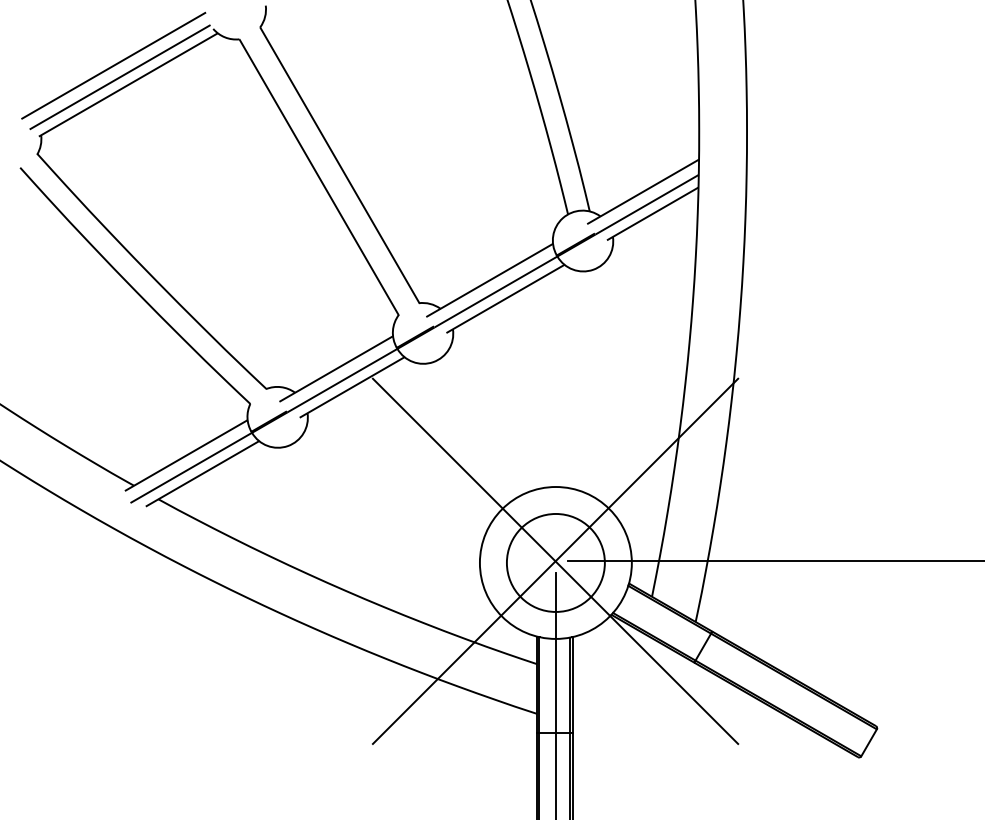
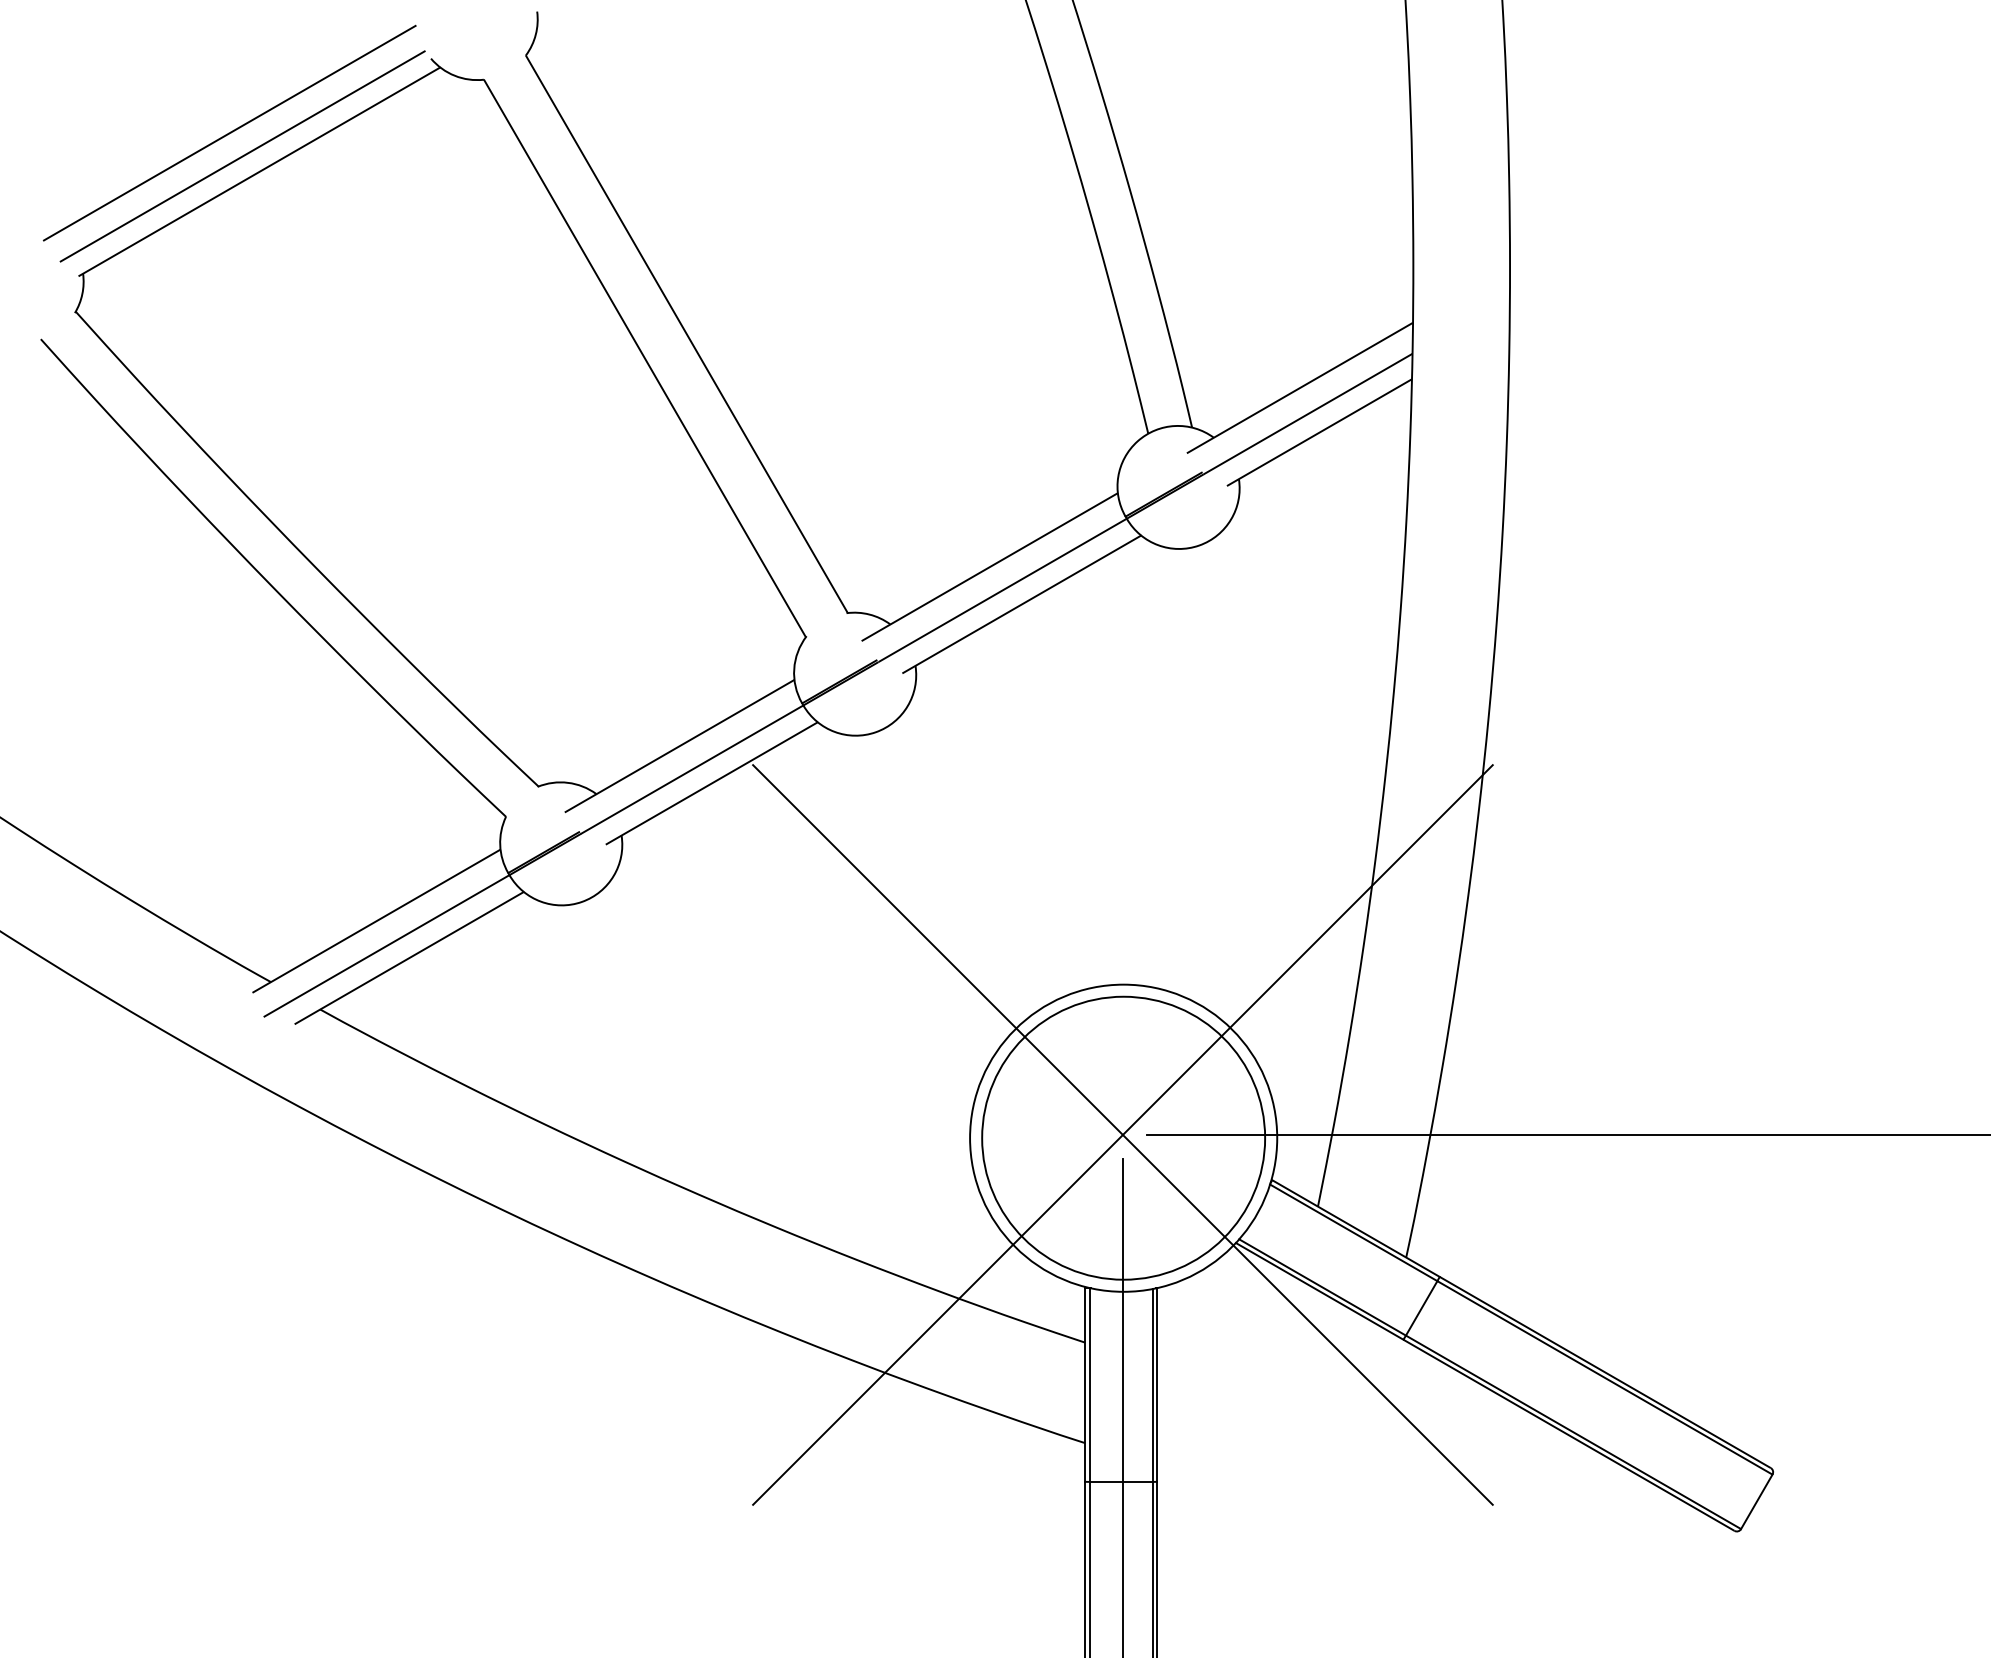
circle: (555, 562) -> (1122, 1137), size x1.43

